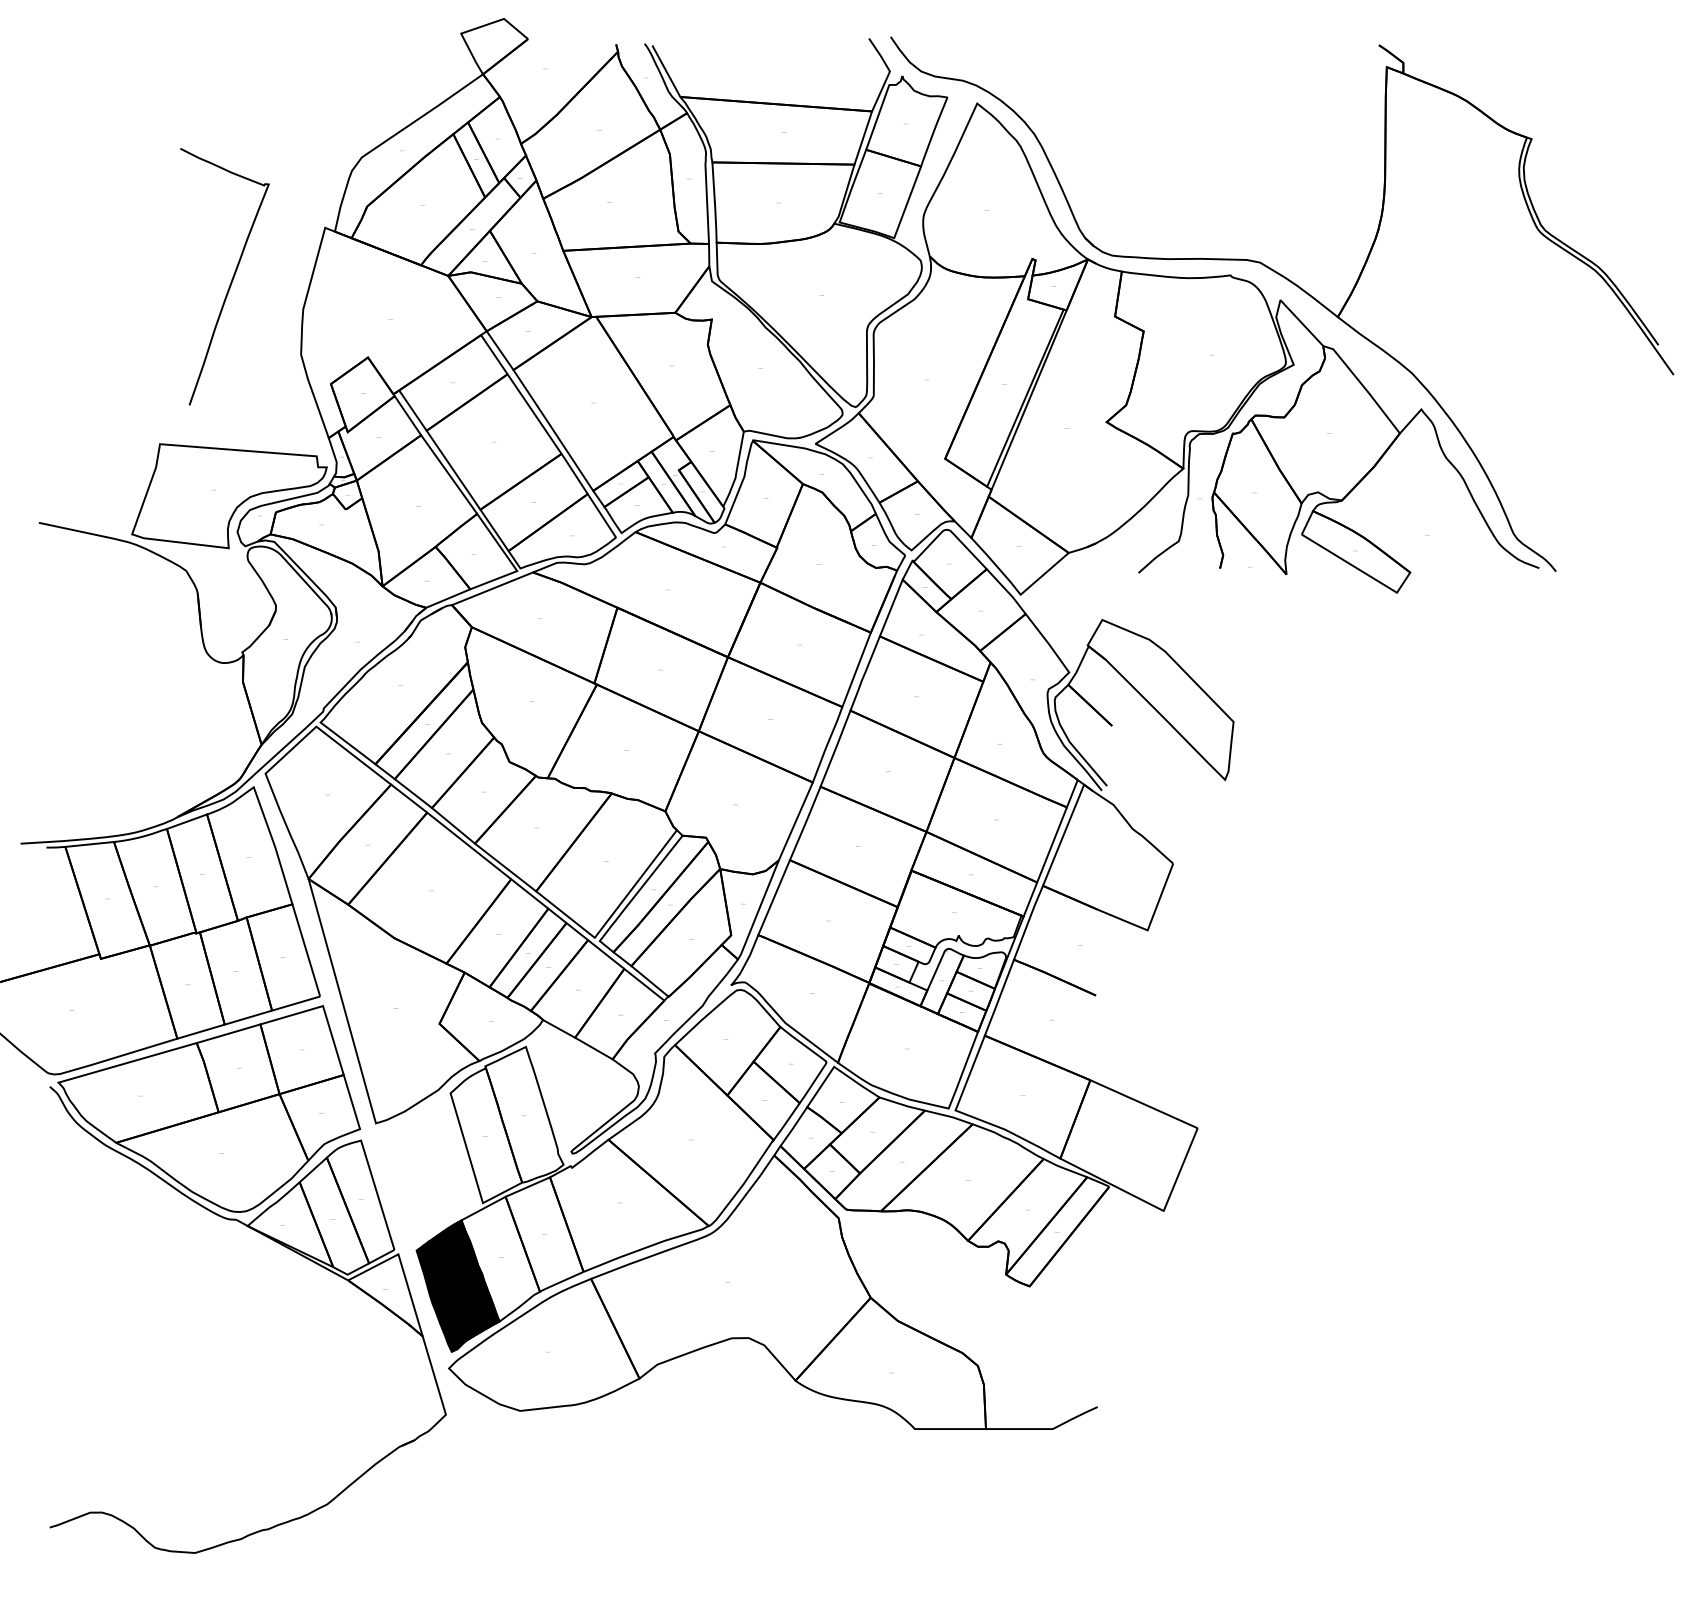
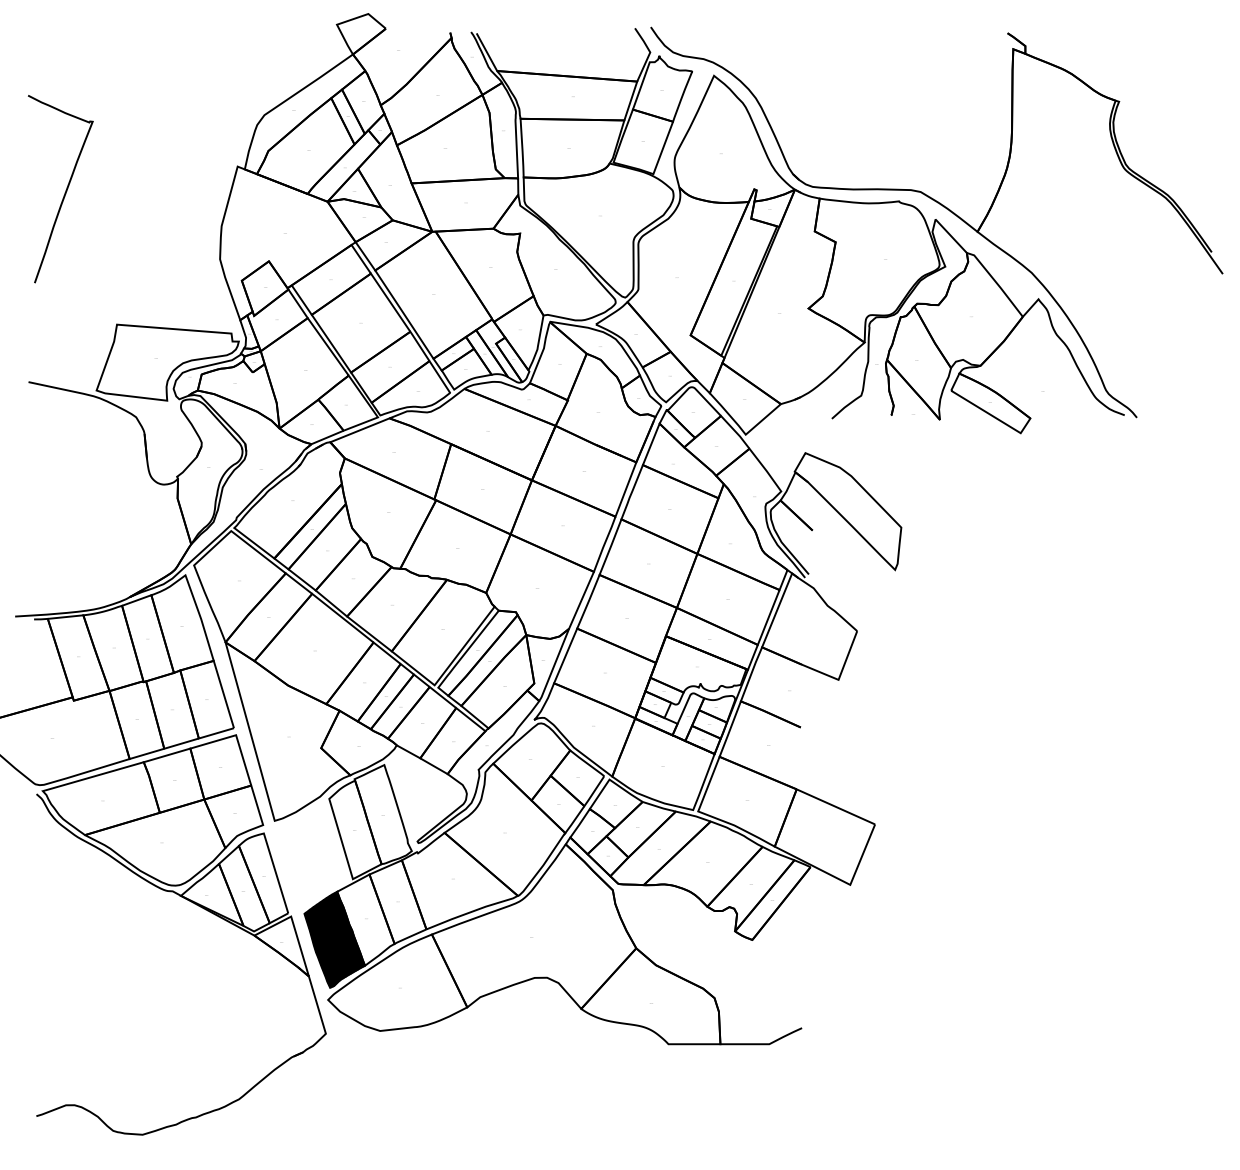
curve: (231, 279) -> (65, 191), moved

